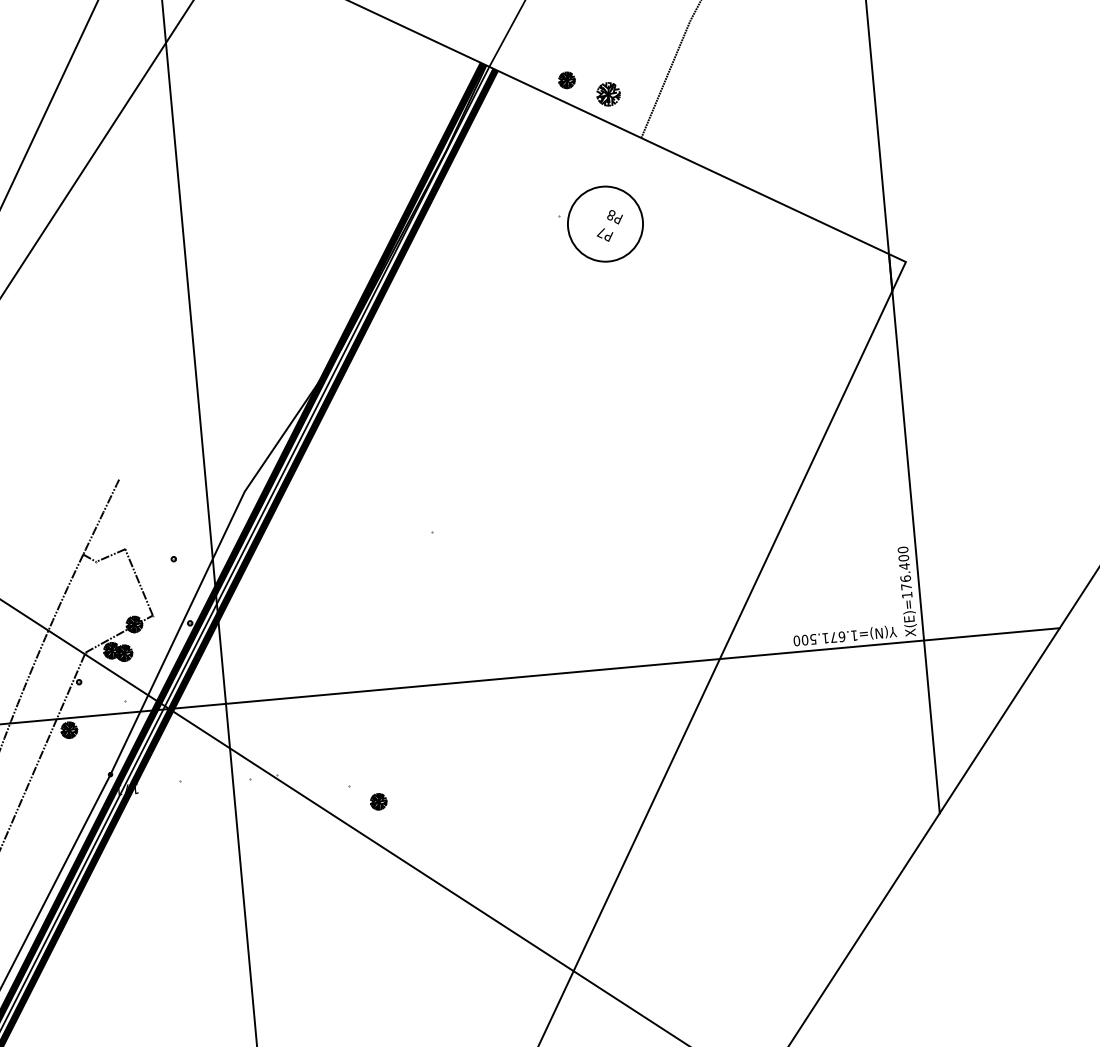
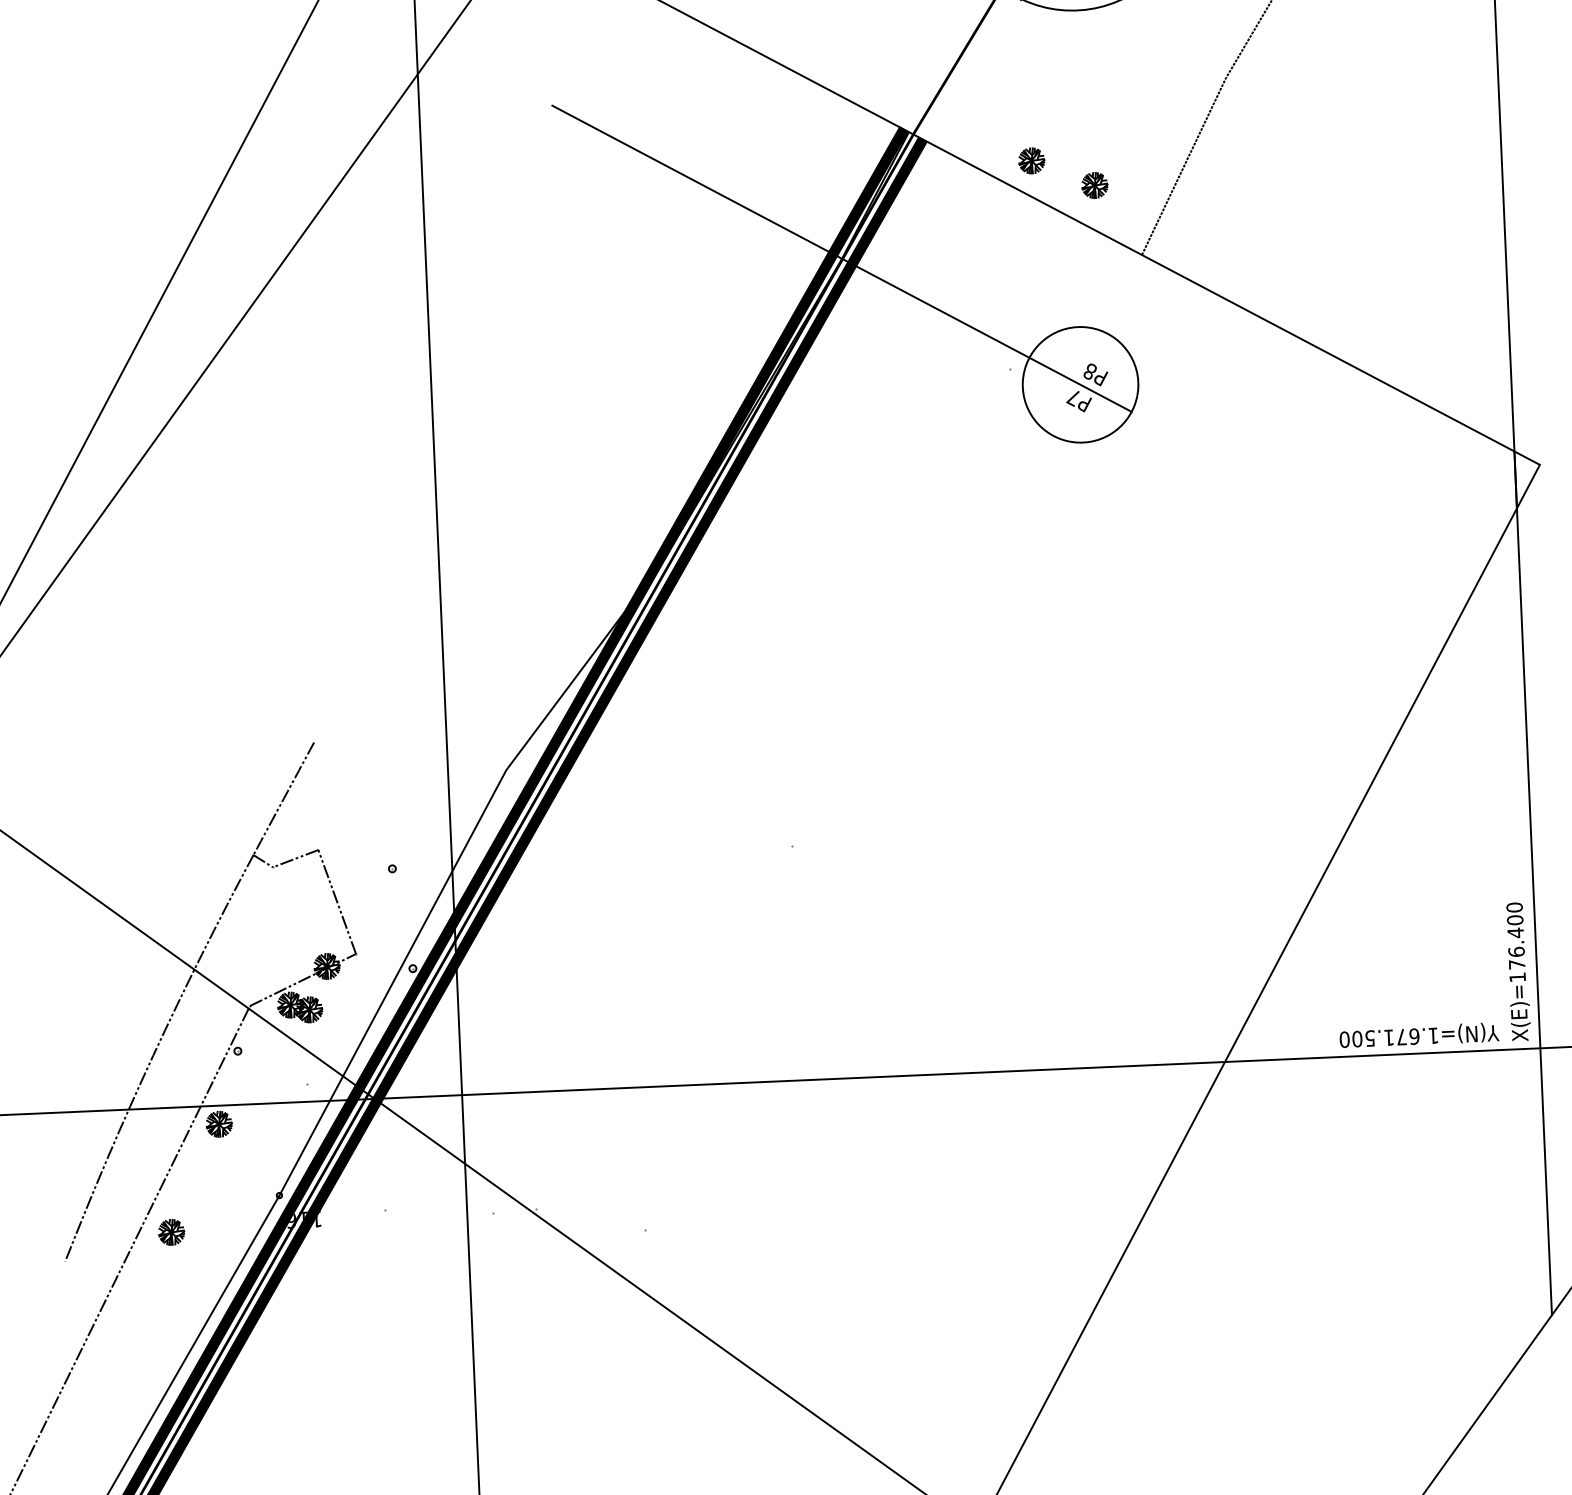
part: (608, 94) -> (1094, 185), size x0.71
line: (446, 149) -> (841, 258), added
text: (123, 789) -> (298, 1219), 171 -> 116
part: (378, 801) -> (171, 1231), moved

